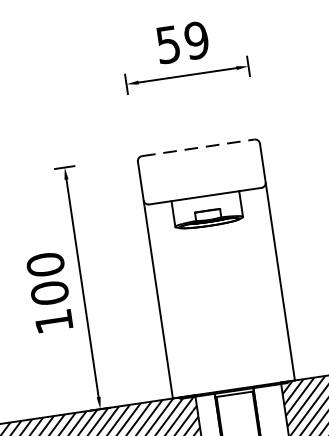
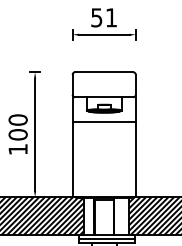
text: (196, 39) -> (111, 17), 59 -> 51
line: (198, 148) -> (104, 72), dashed -> solid
line: (211, 245) -> (103, 122), added

